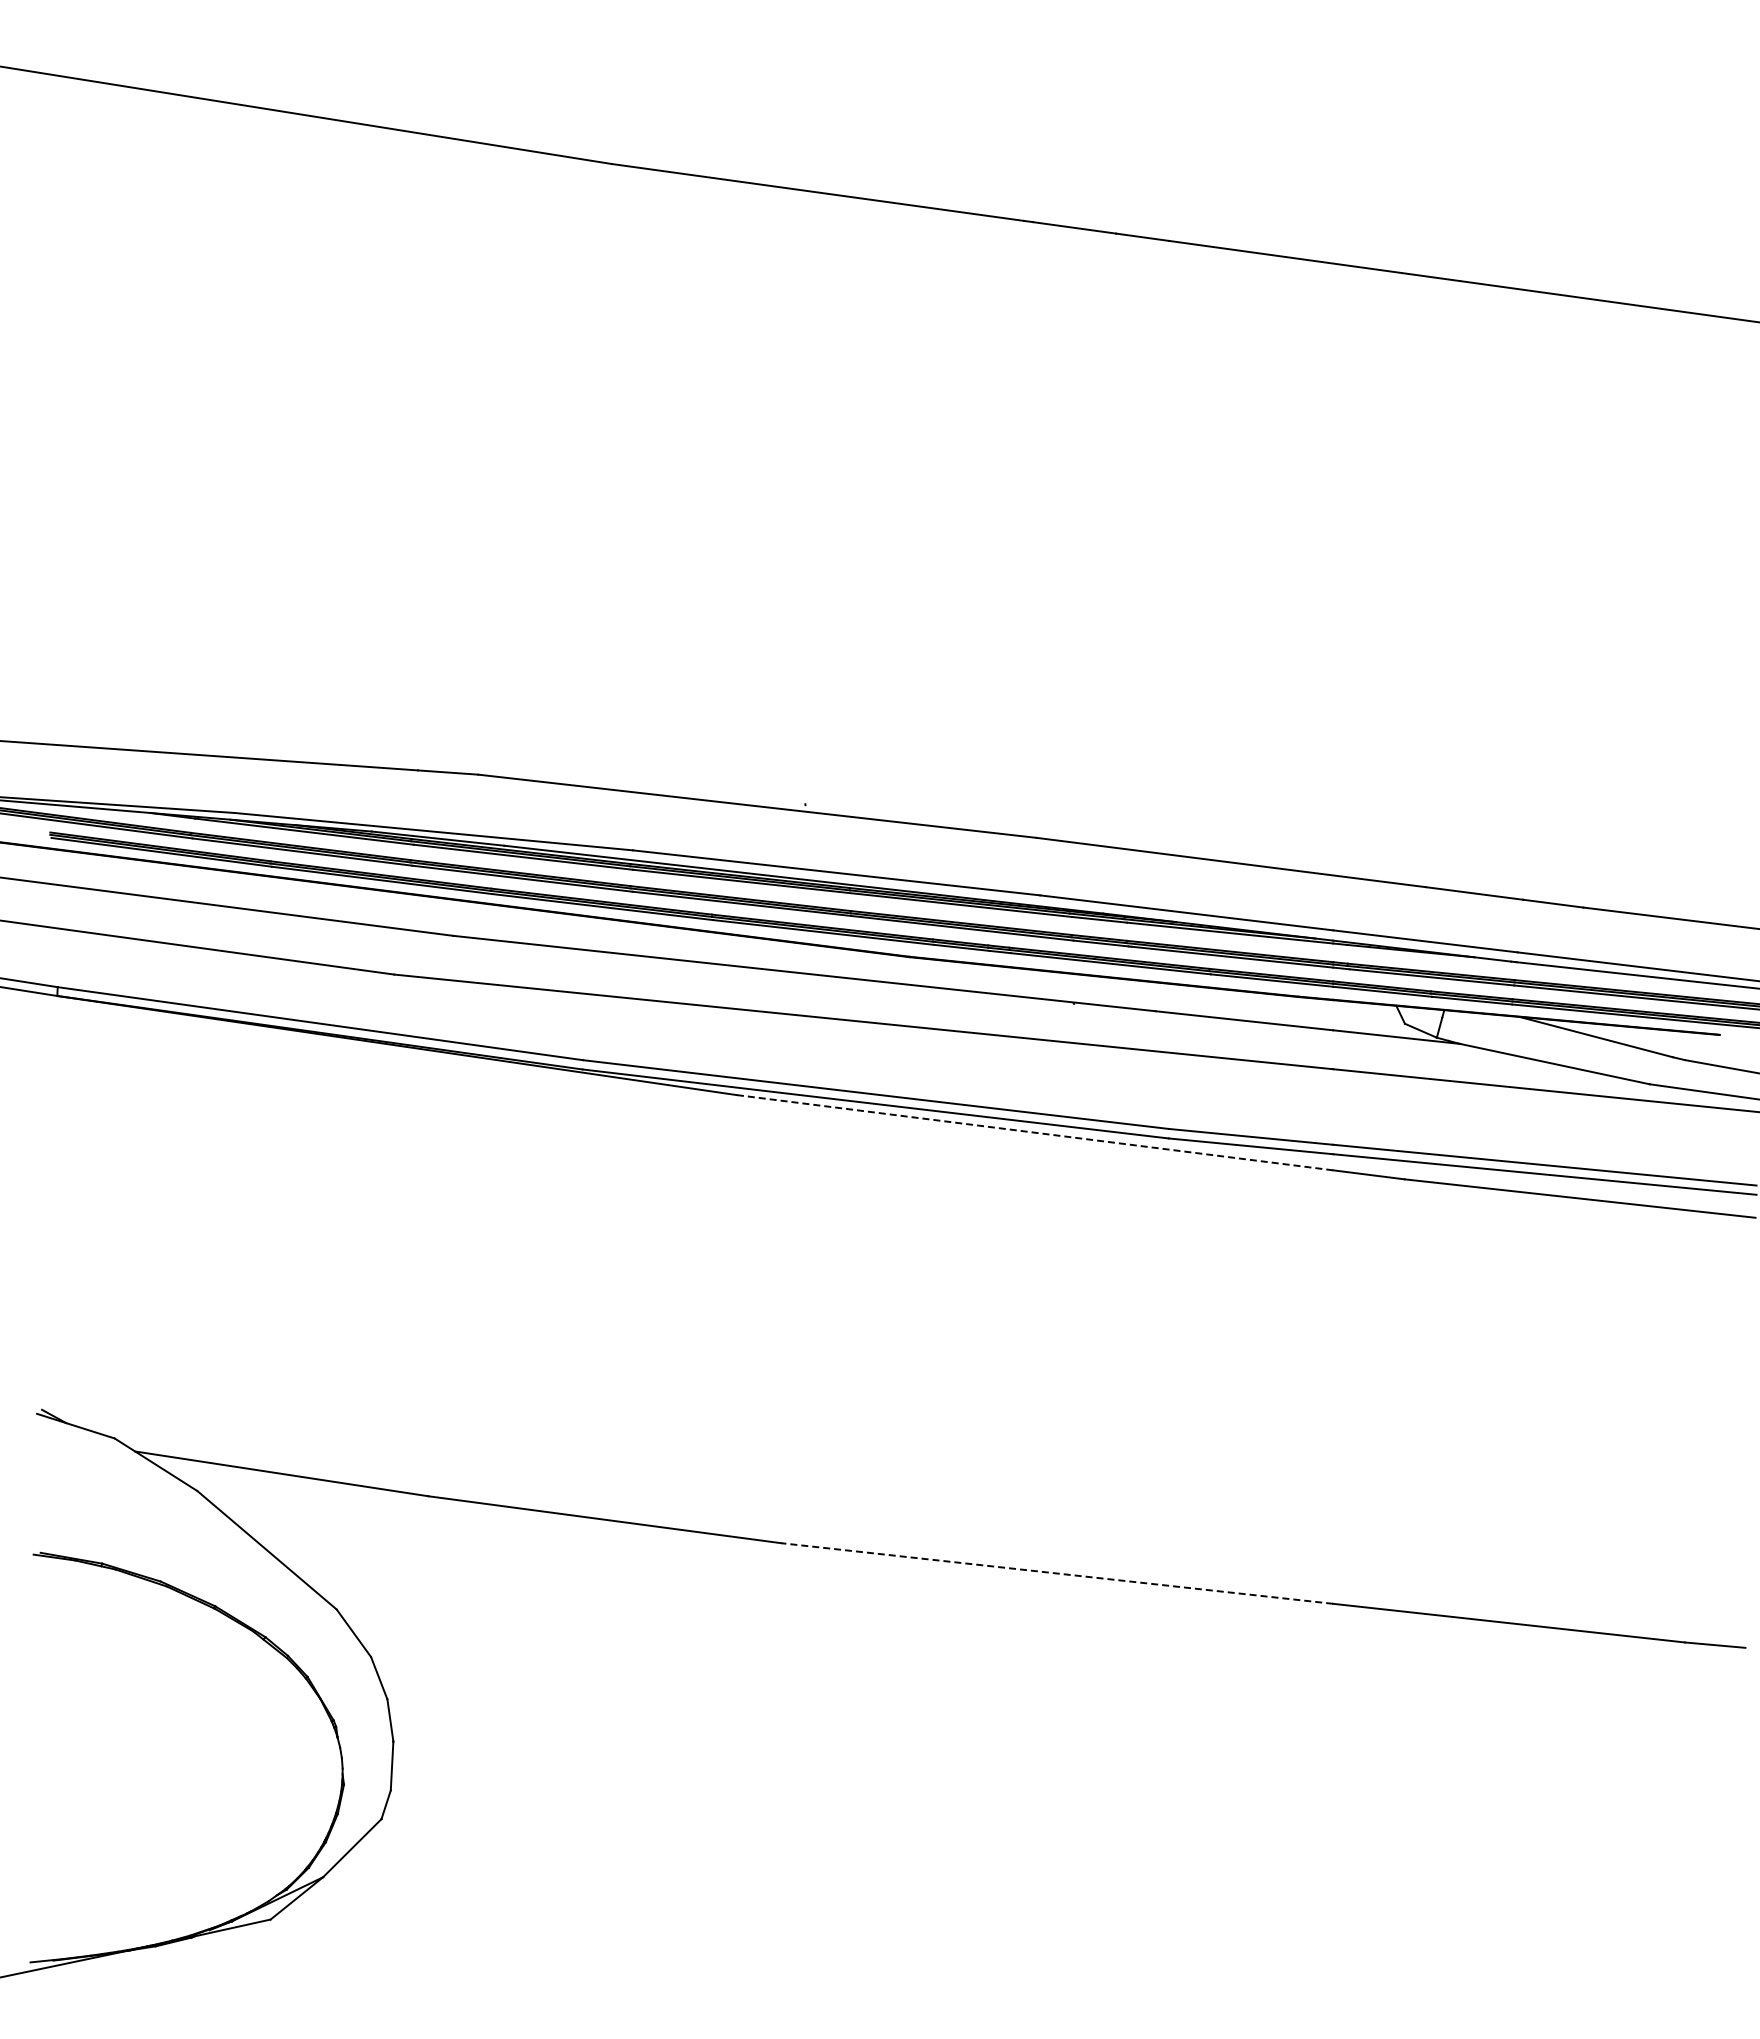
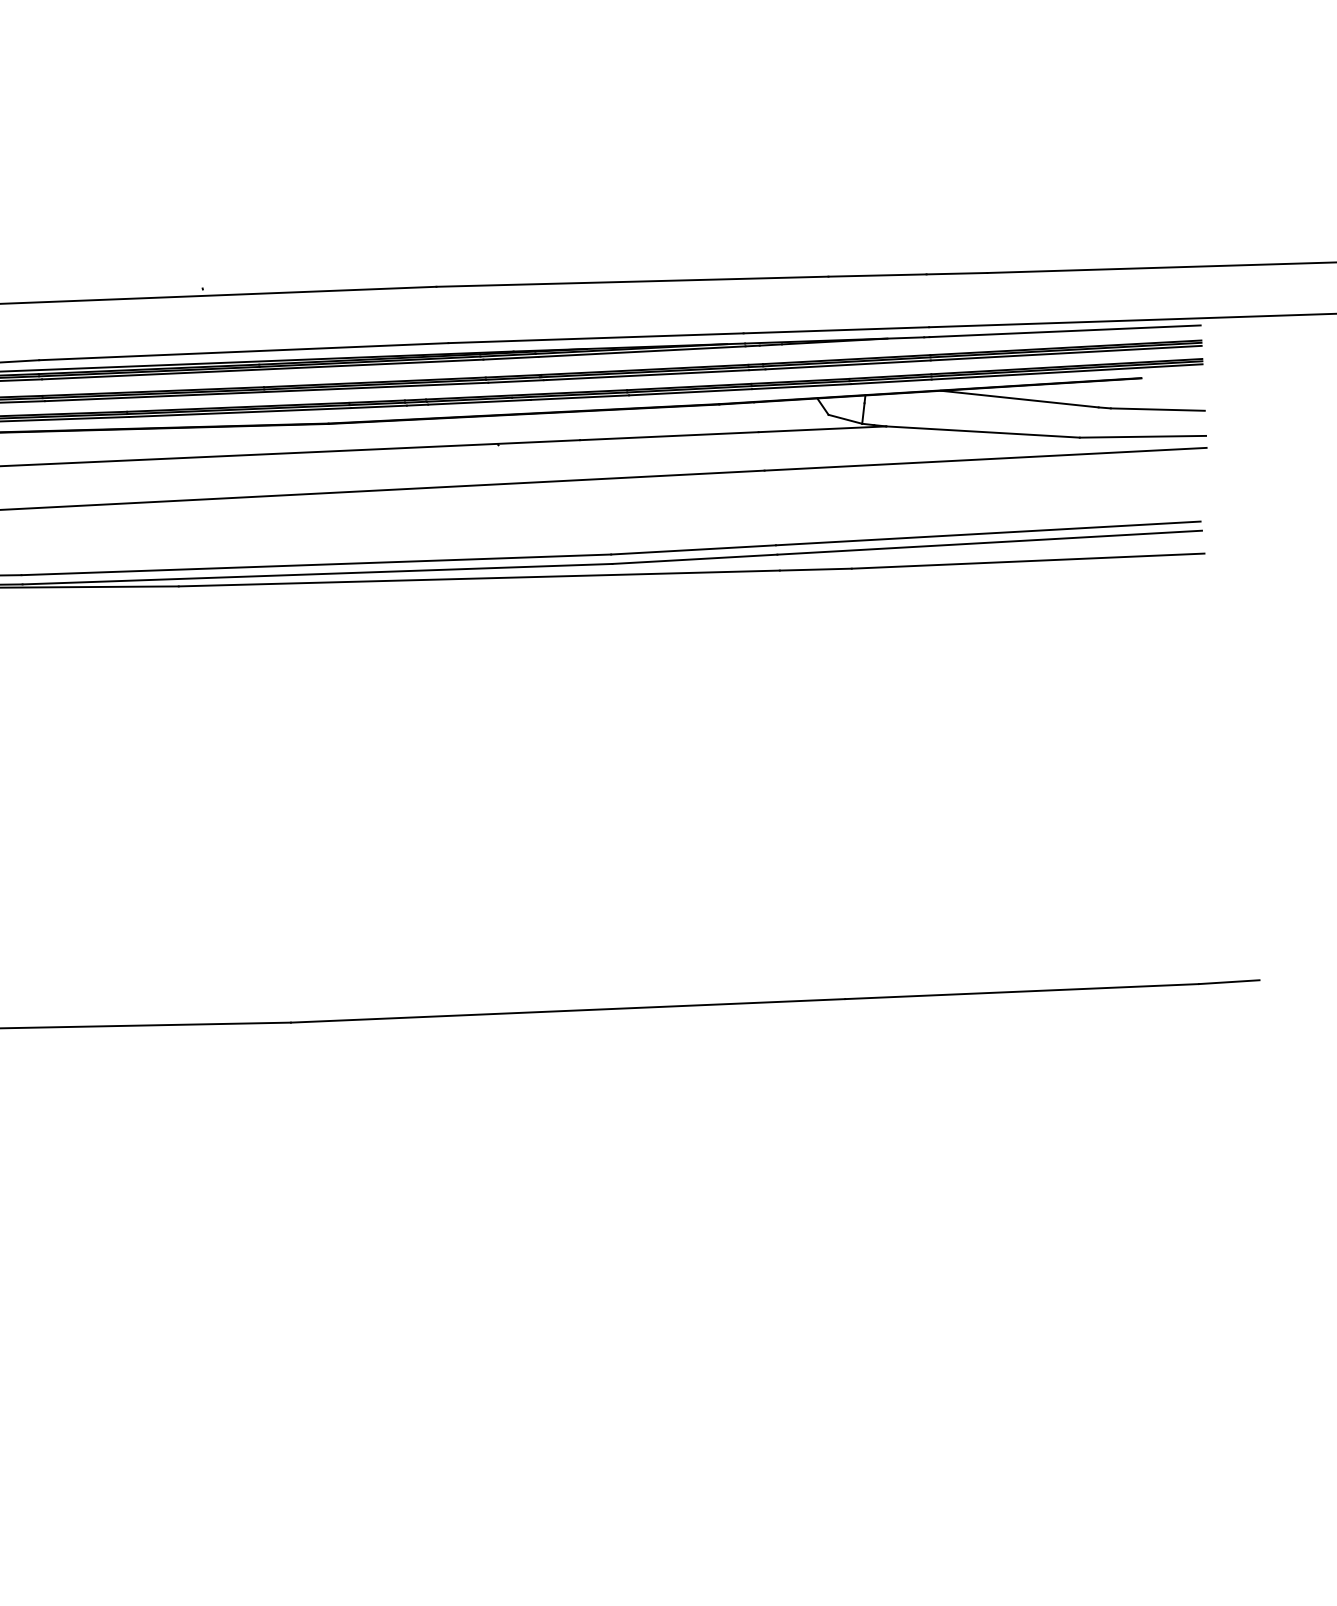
line: (1034, 1132) -> (478, 578), dashed -> solid
line: (1056, 1573) -> (567, 1010), dashed -> solid

